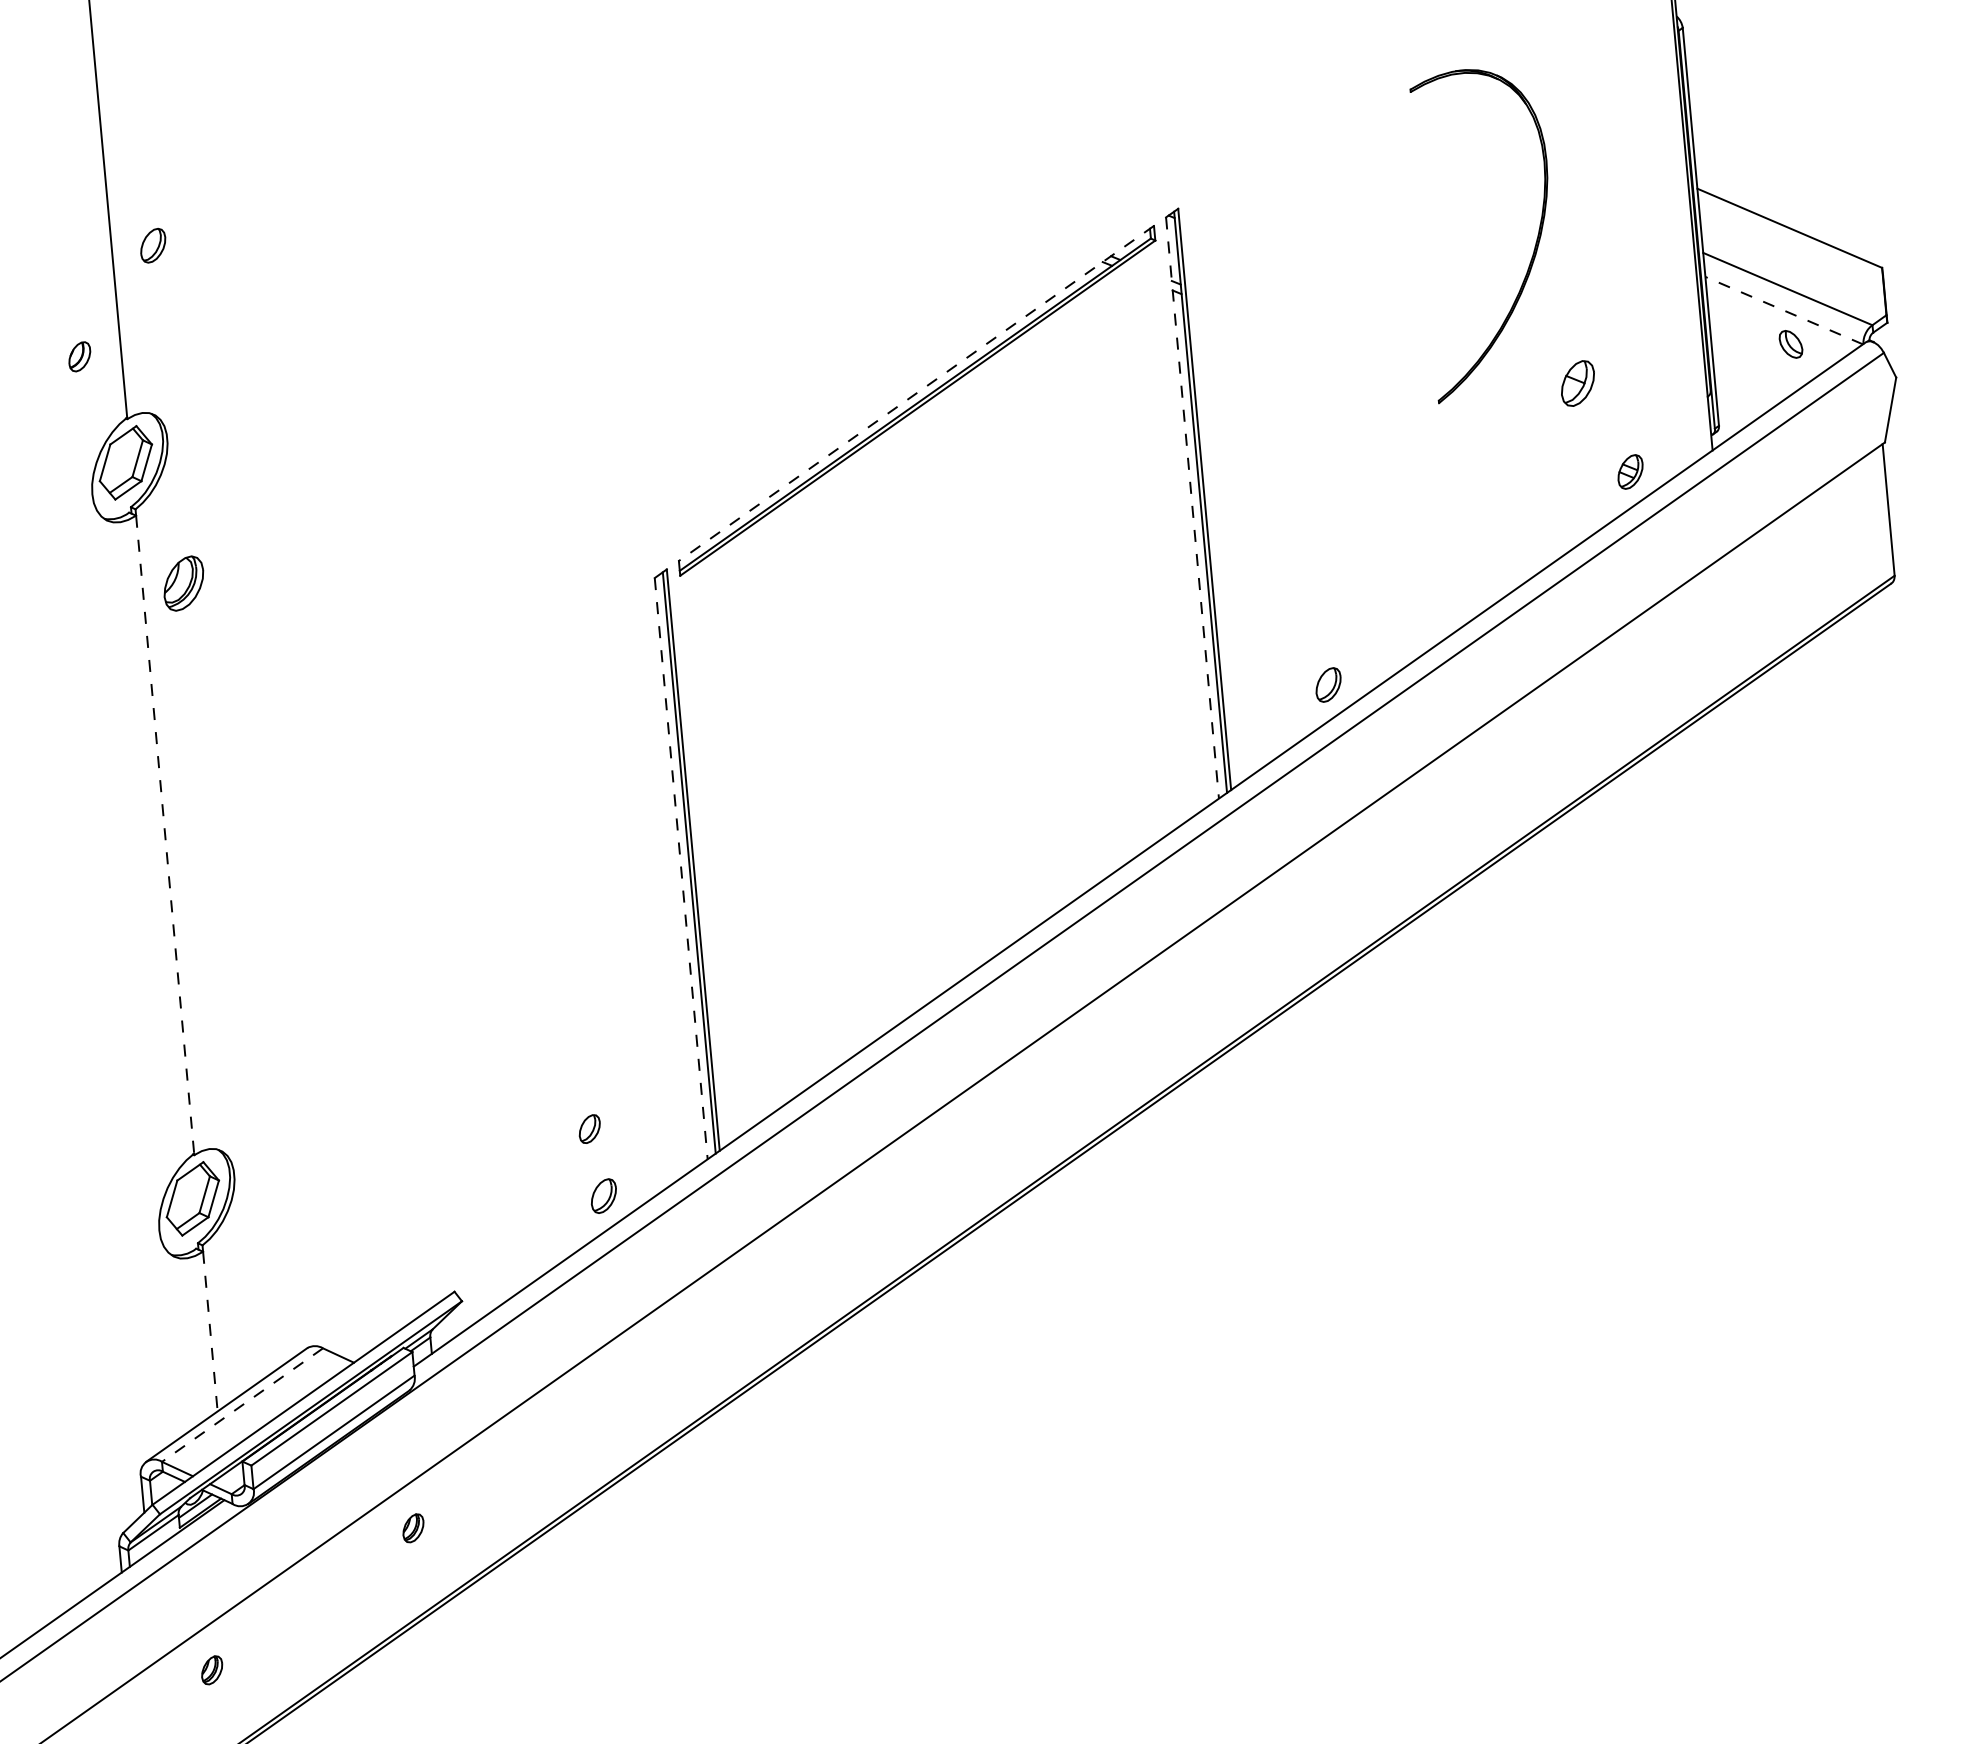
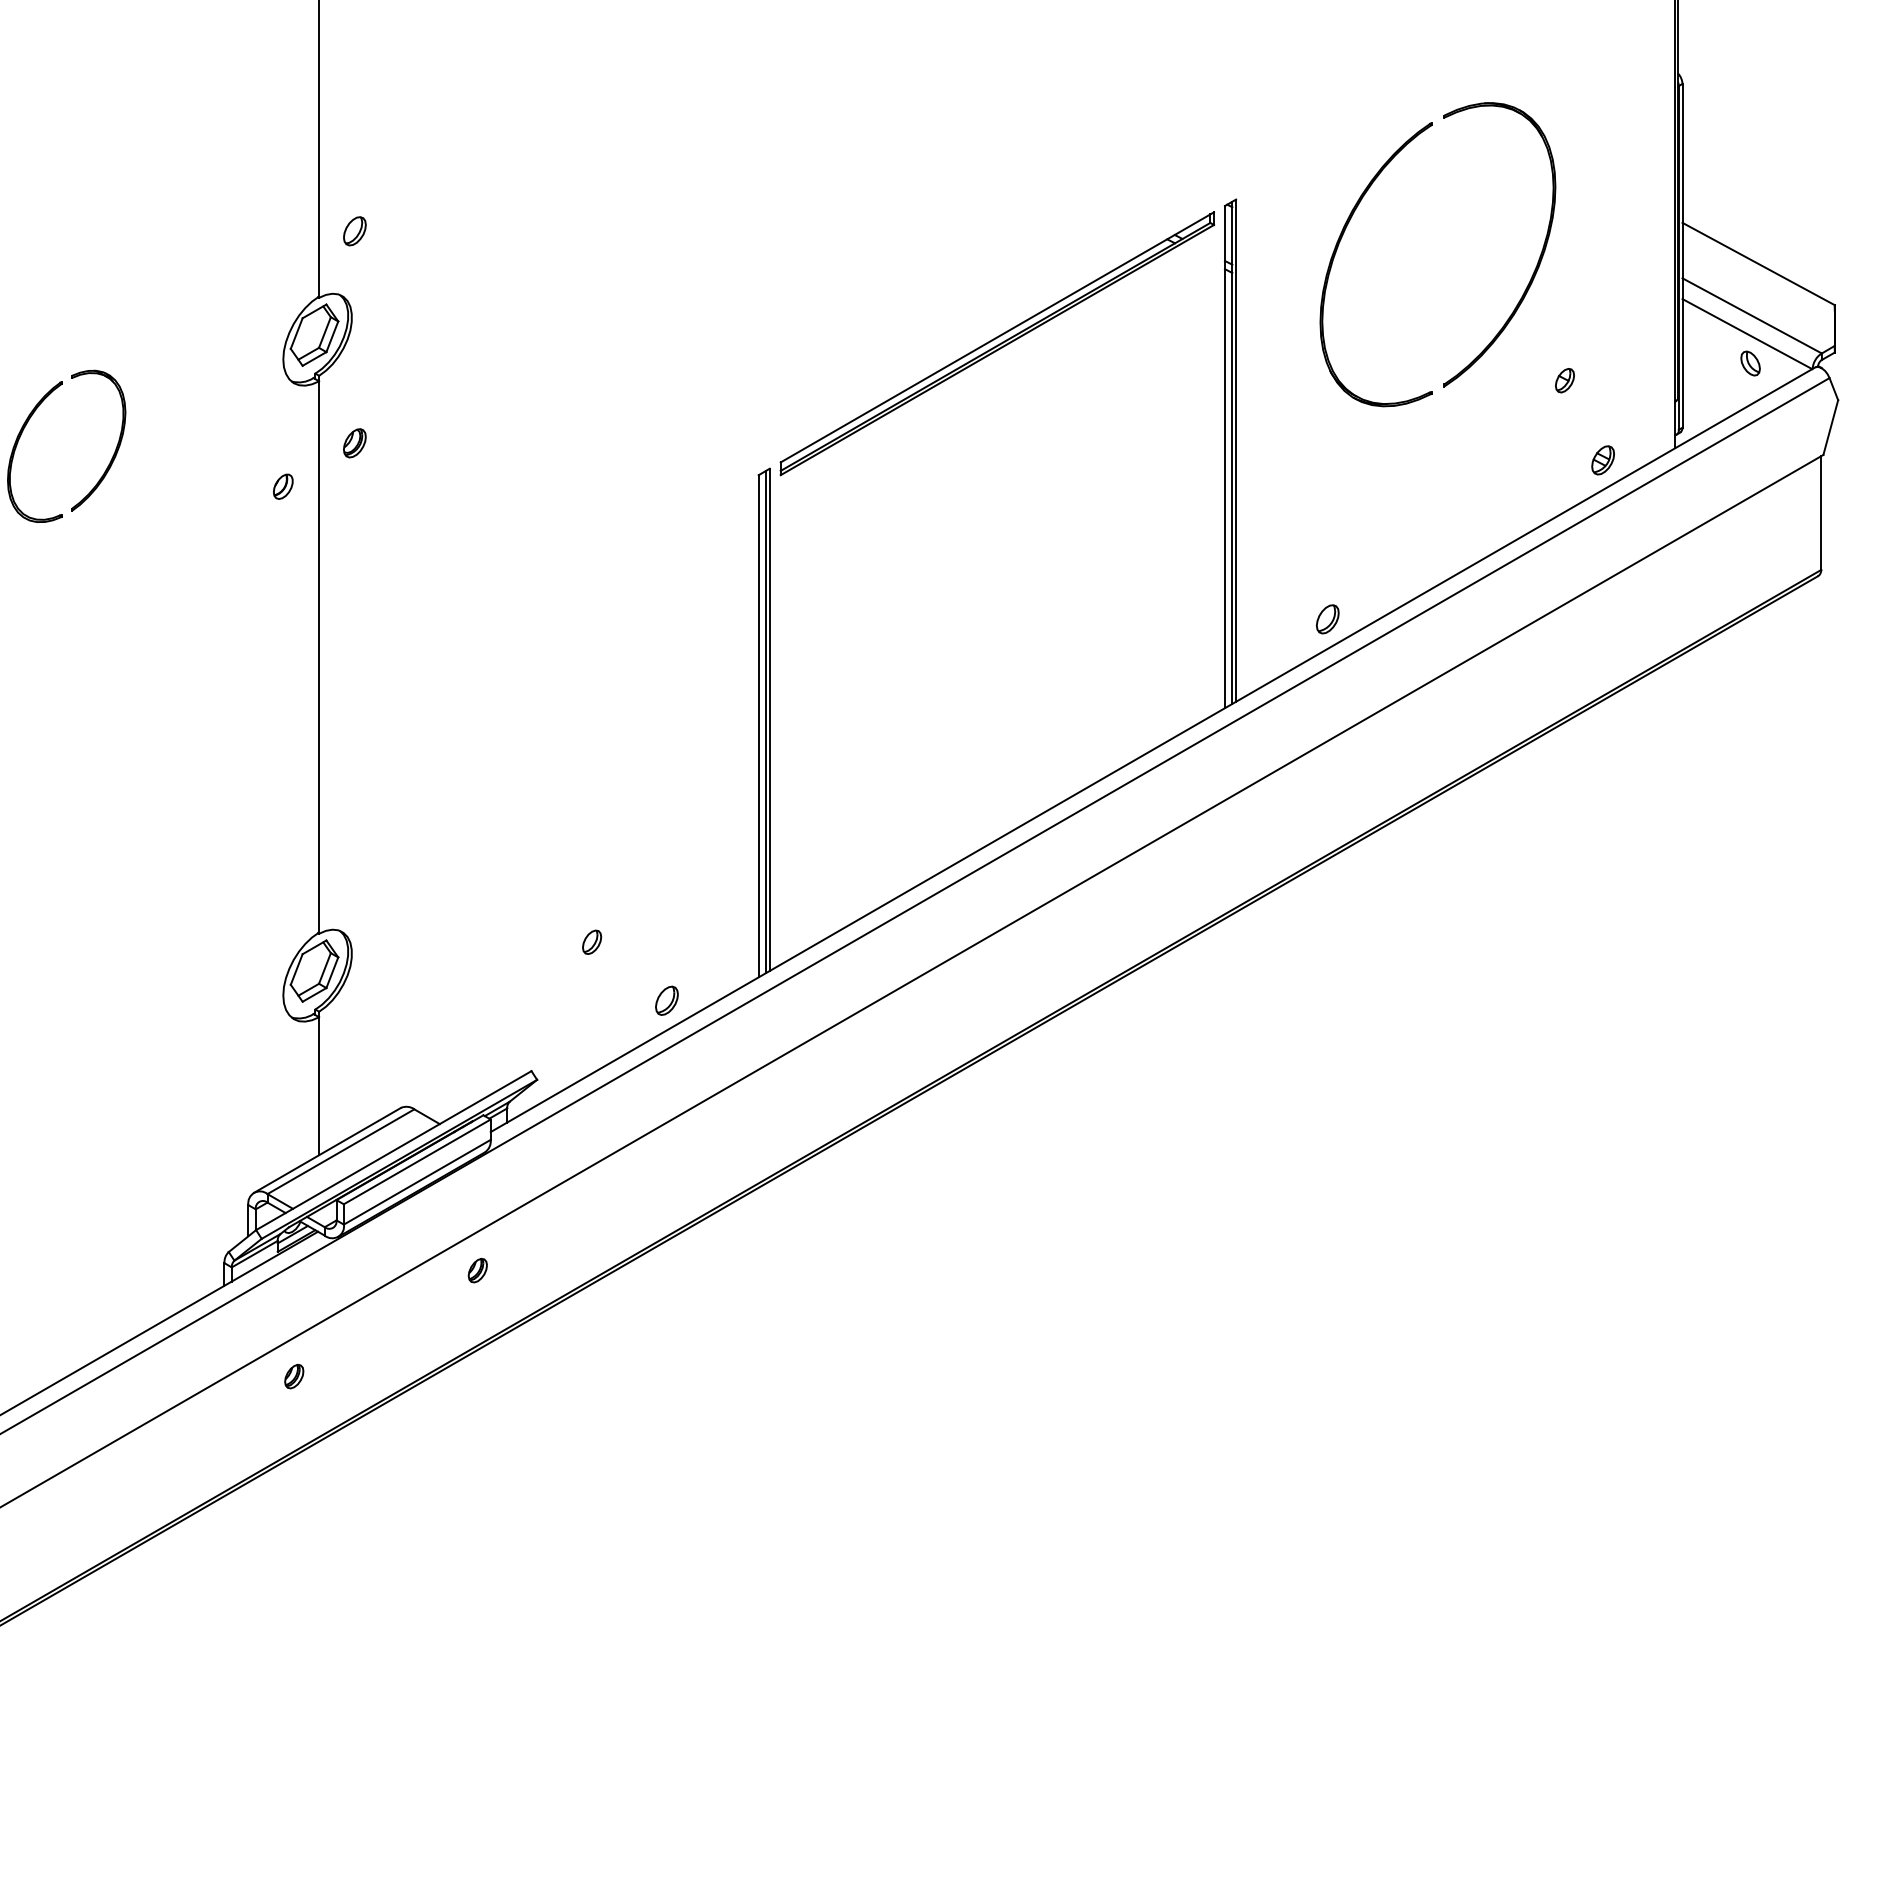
part: (152, 246) -> (354, 231), moved
part: (1300, 257) -> (1337, 250), added
line: (1784, 311) -> (1747, 334), dashed -> solid
part: (80, 356) -> (283, 486), moved
part: (1577, 383) -> (1564, 380), size x0.62
line: (915, 393) -> (996, 337), dashed -> solid
line: (1192, 508) -> (1224, 457), dashed -> solid
part: (183, 583) -> (354, 443), size x0.62
line: (165, 834) -> (319, 656), dashed -> solid
line: (680, 868) -> (758, 726), dashed -> solid
part: (590, 1128) -> (592, 941), moved
line: (210, 1331) -> (319, 1086), dashed -> solid
line: (241, 1404) -> (340, 1151), dashed -> solid

